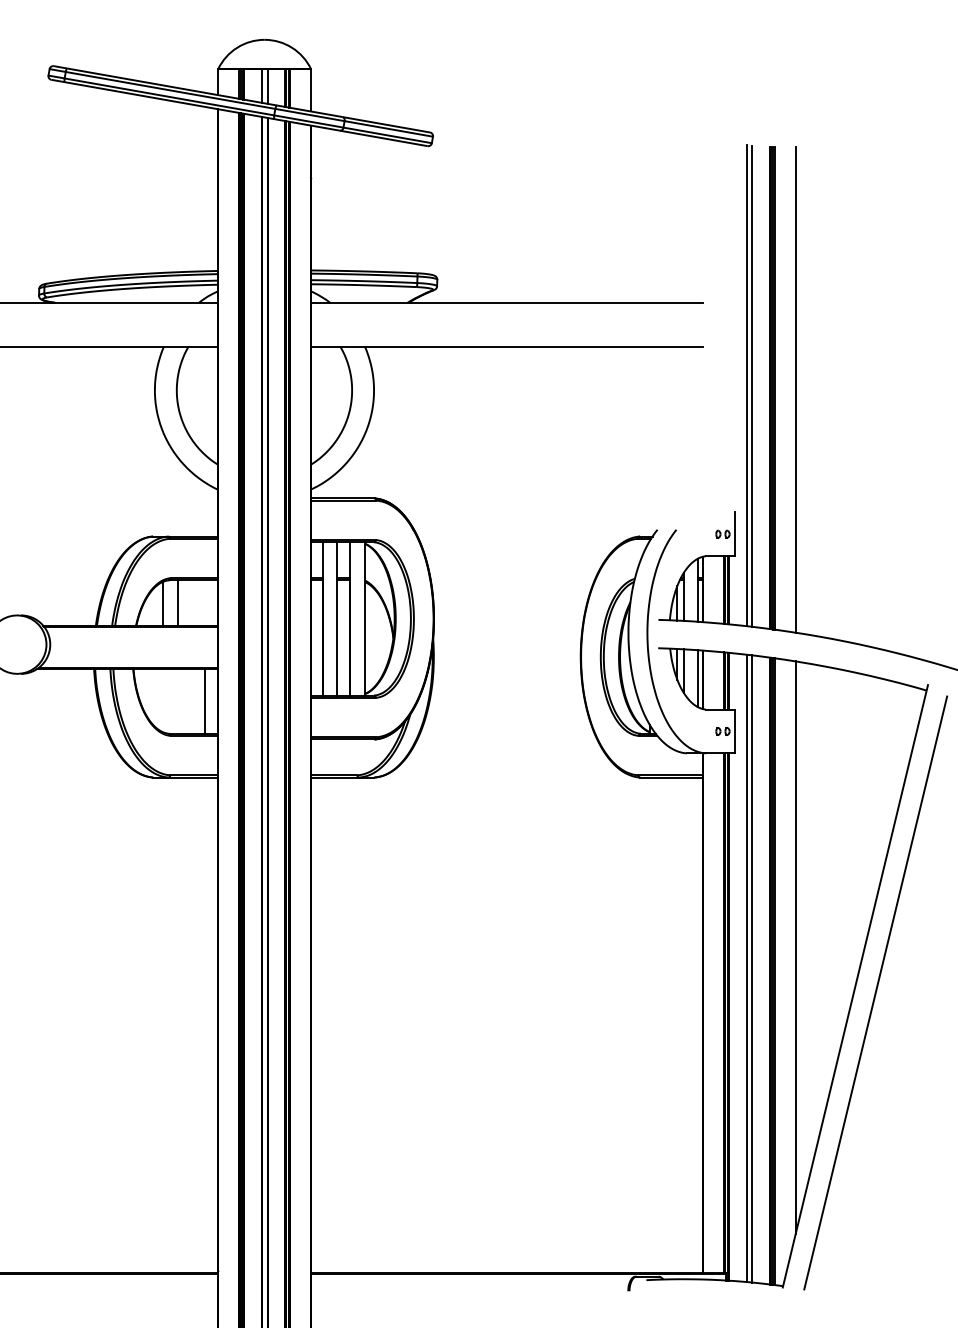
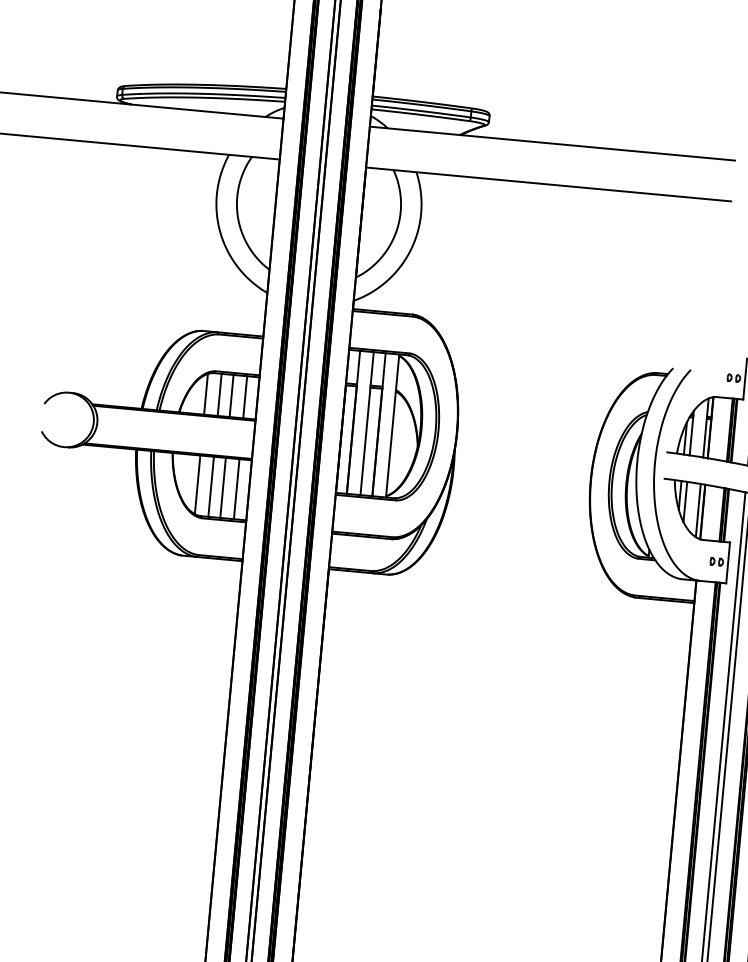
line: (190, 602) -> (231, 395), added
line: (205, 602) -> (245, 396), added
line: (163, 700) -> (198, 484), added
line: (177, 701) -> (211, 486), added
line: (190, 701) -> (223, 487), added

